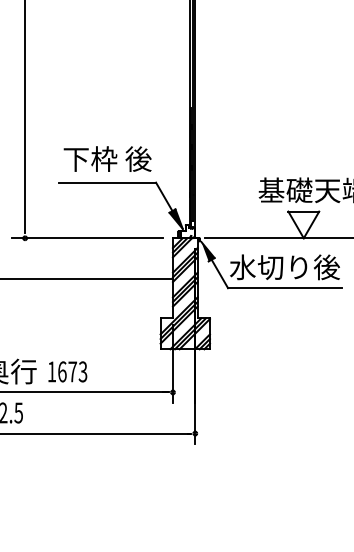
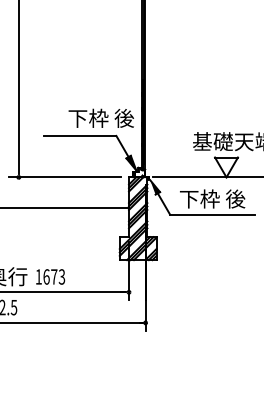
text: (106, 157) -> (100, 117), moved
text: (285, 266) -> (212, 198), 水切り後 -> 下枠 後

